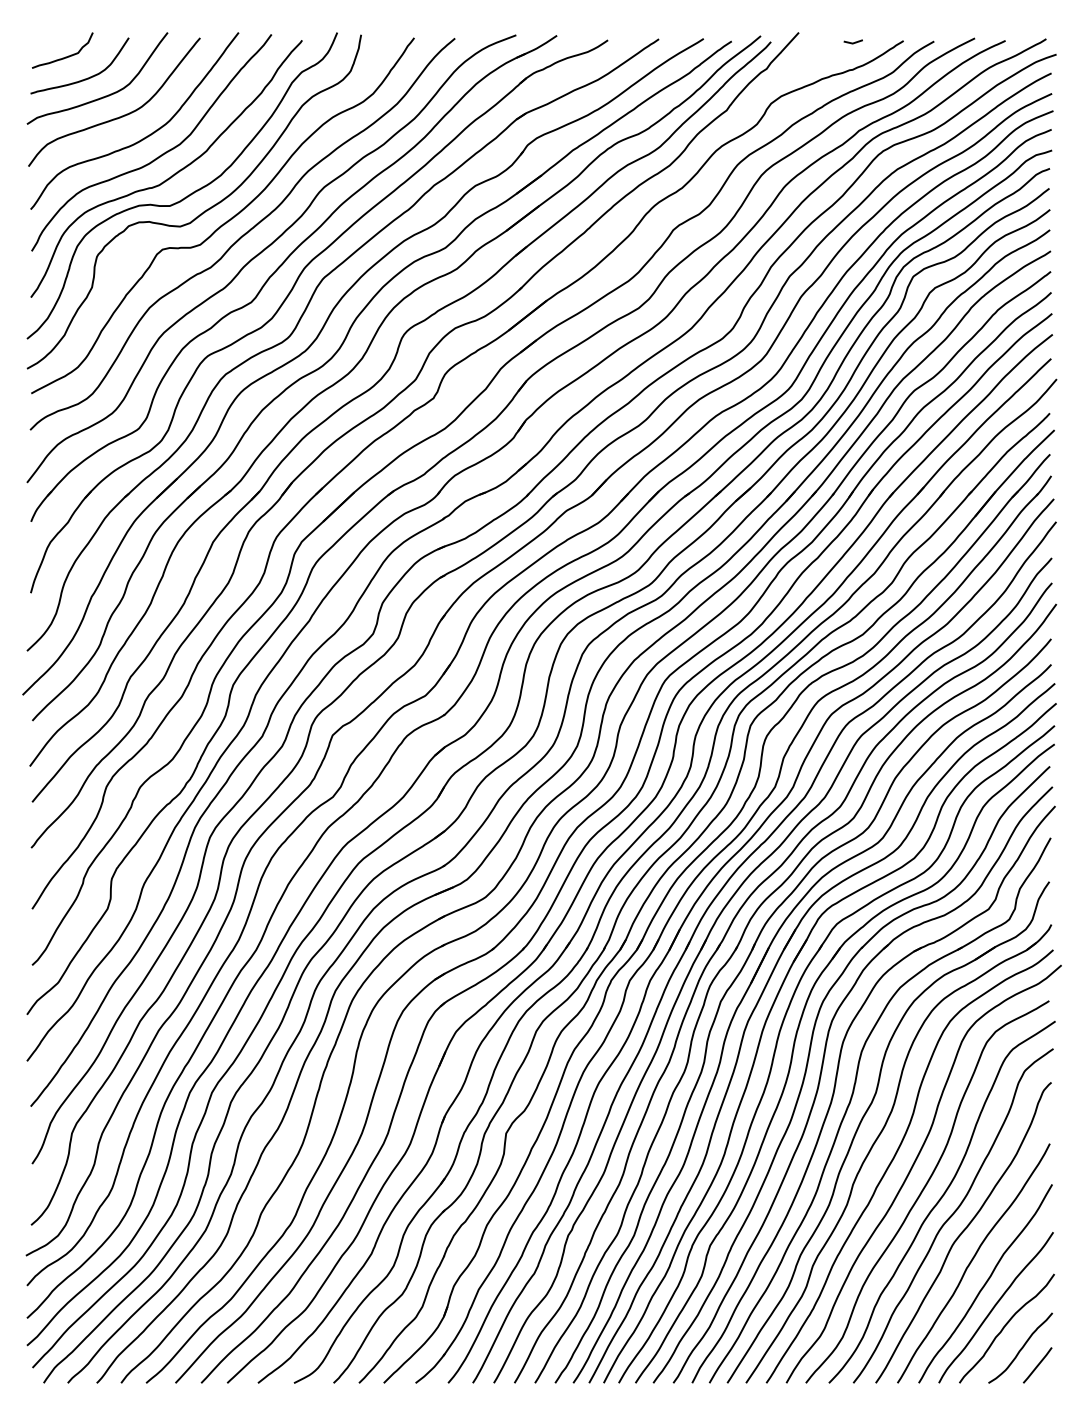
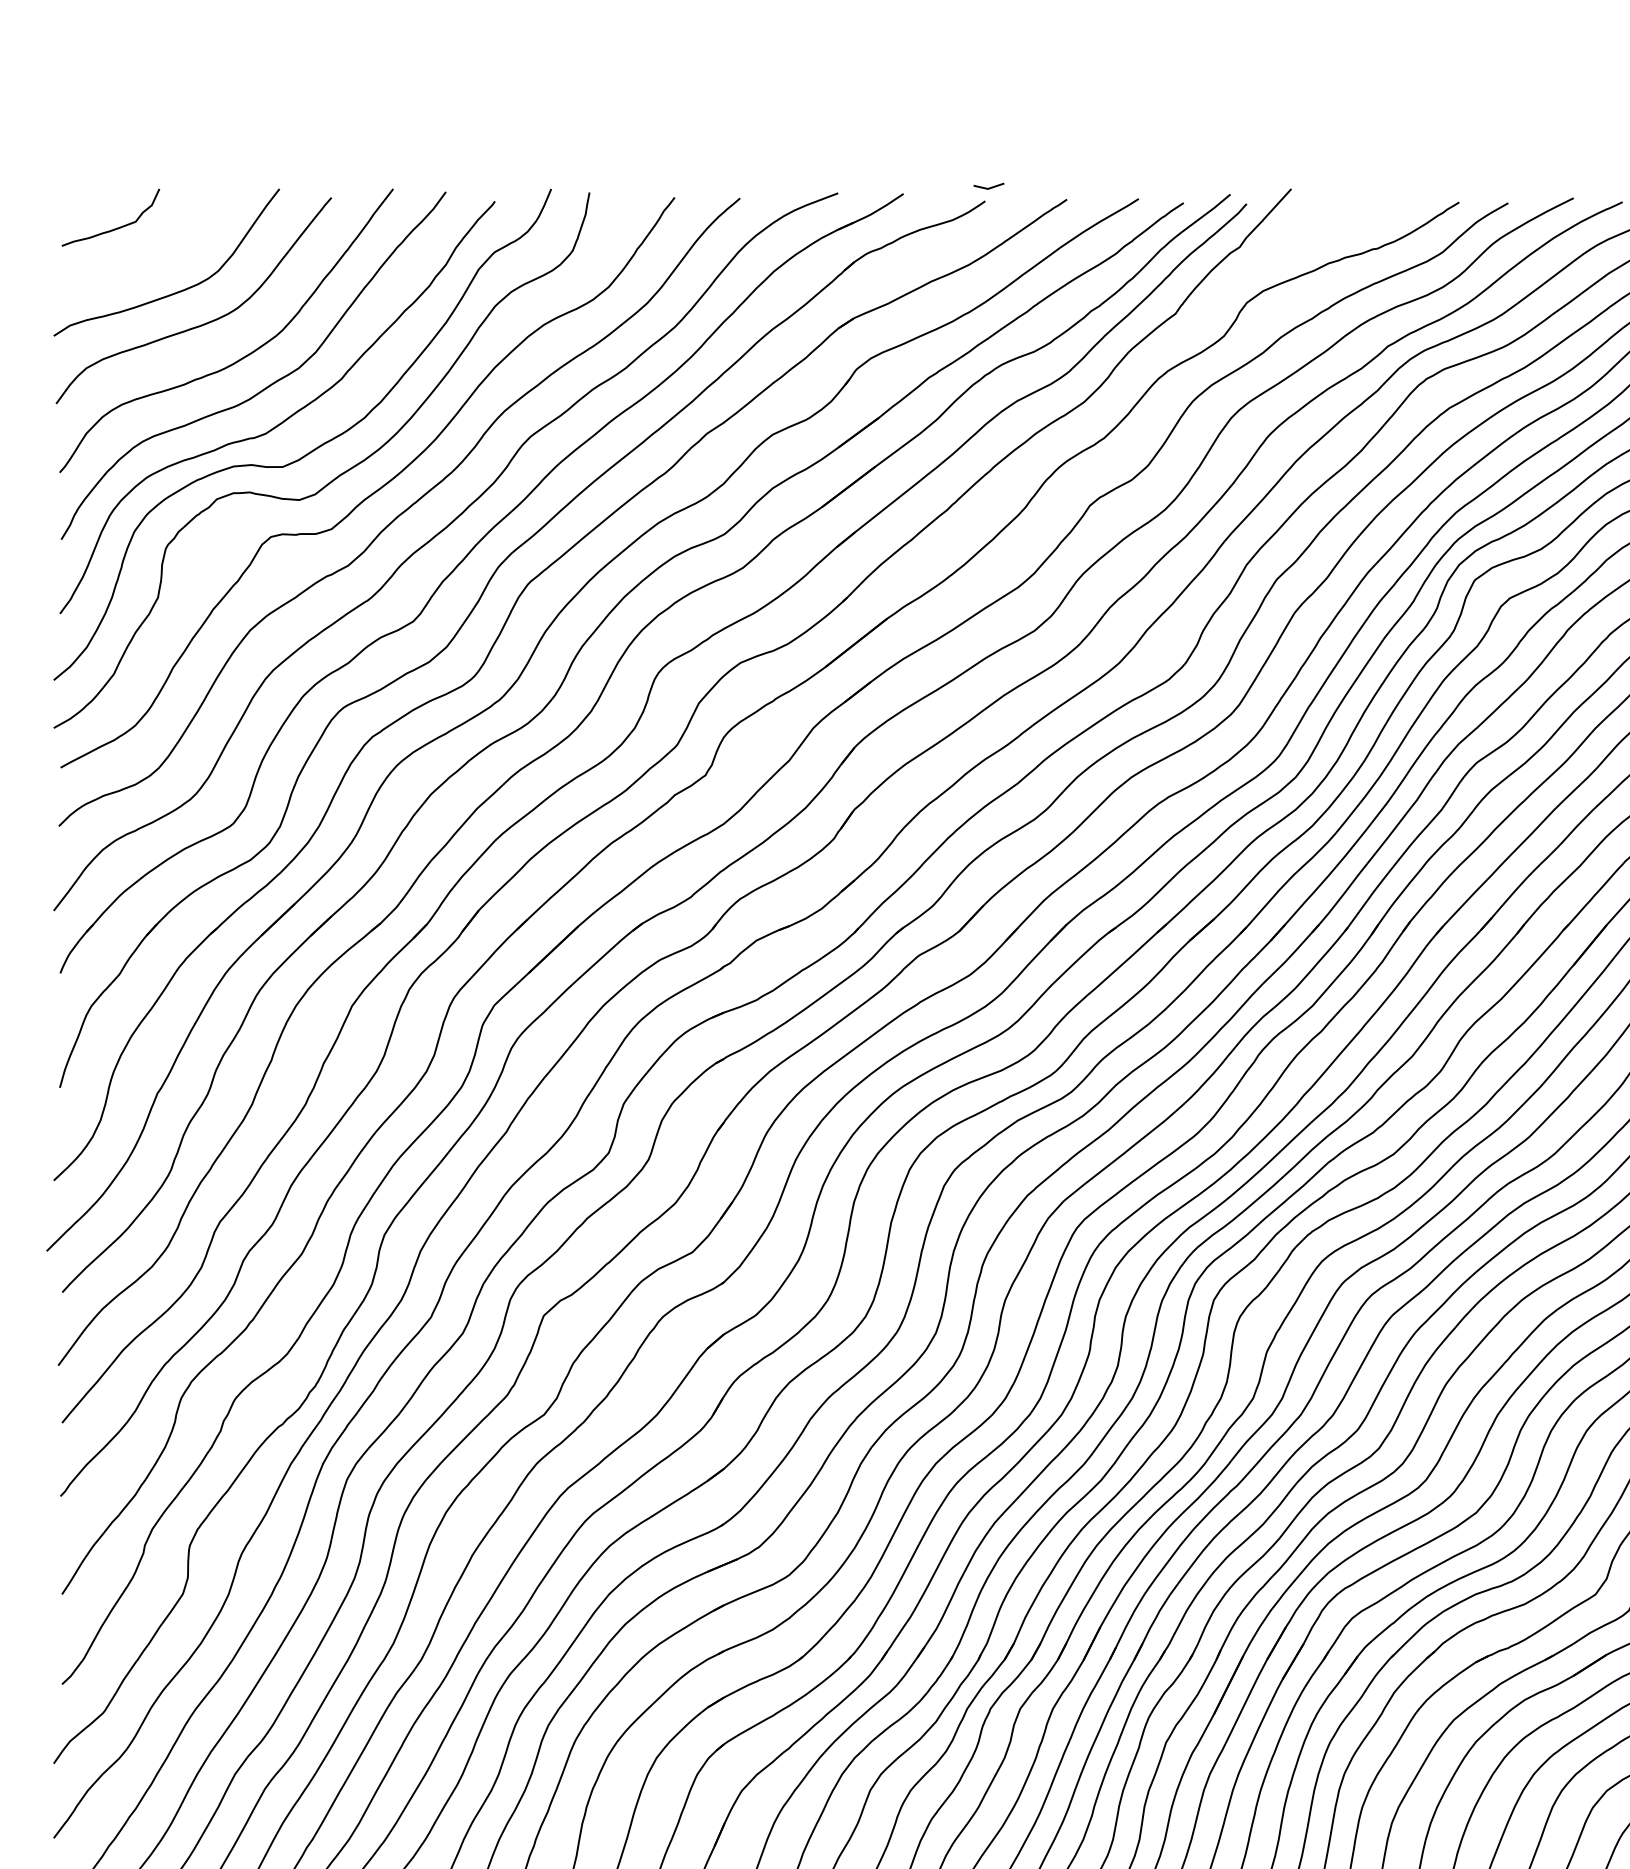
line: (852, 42) -> (987, 187), moved
curve: (84, 78) -> (145, 262), removed

